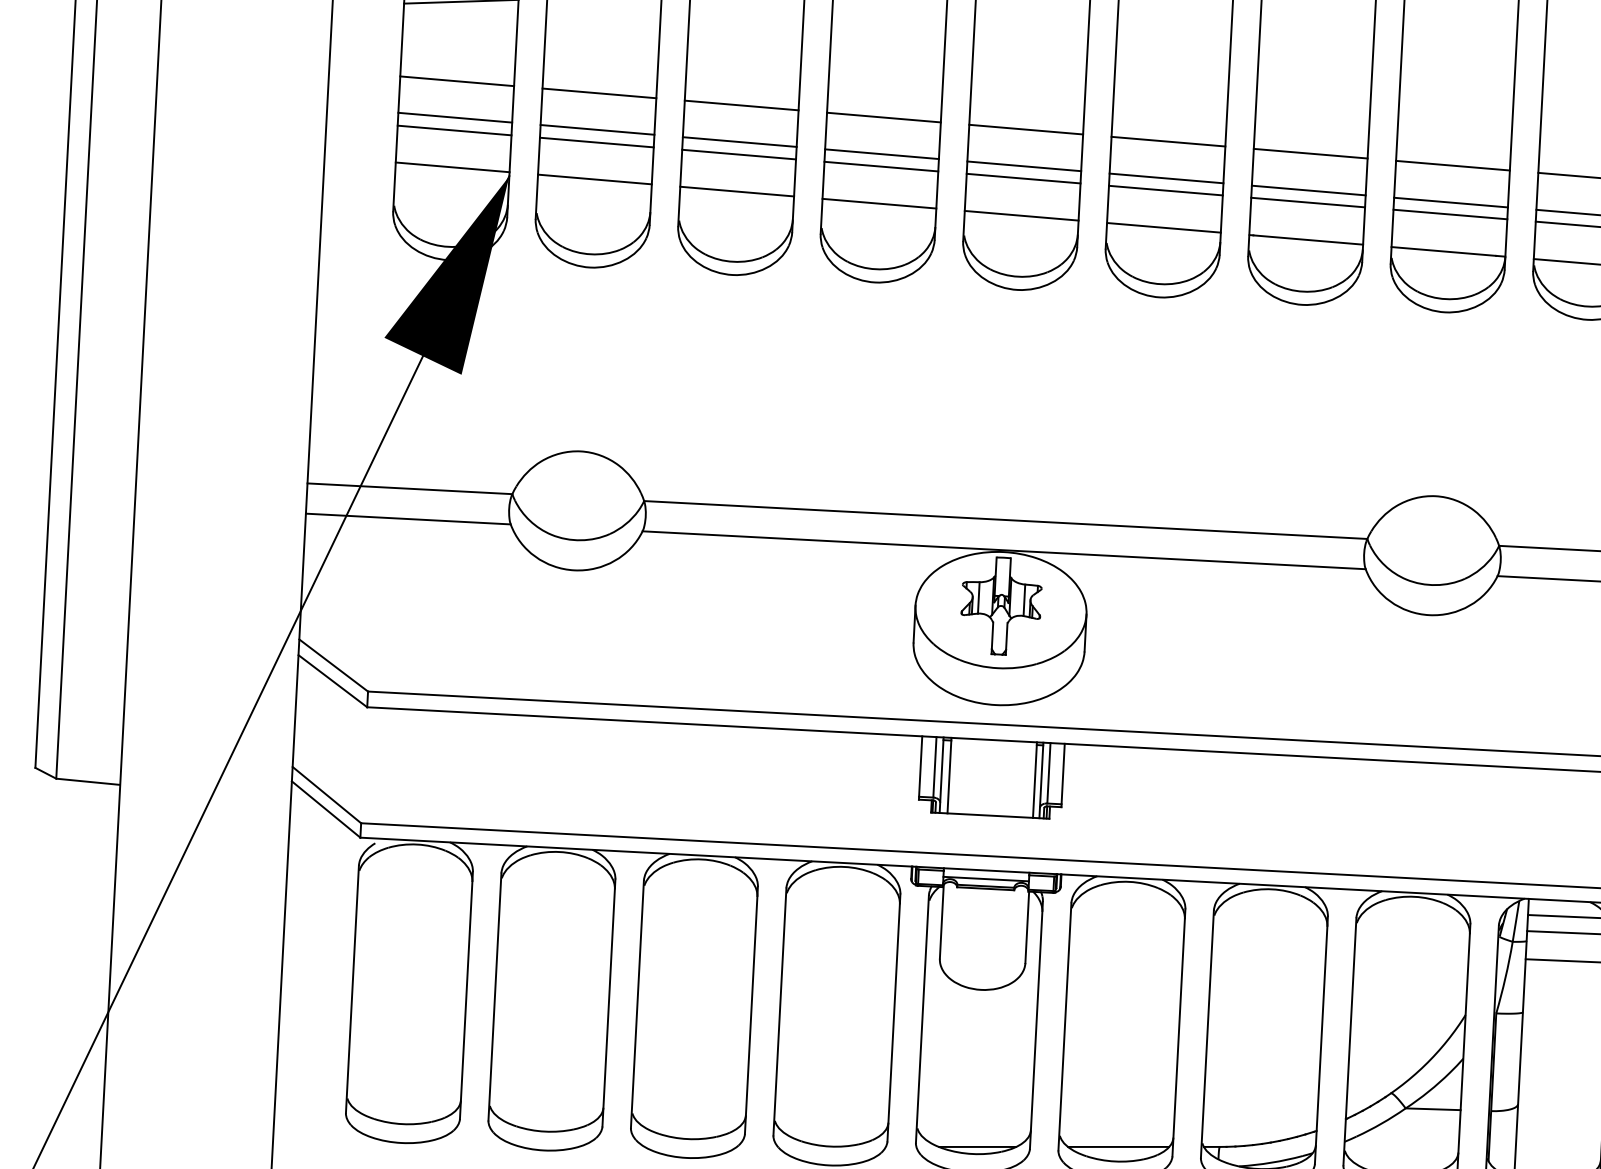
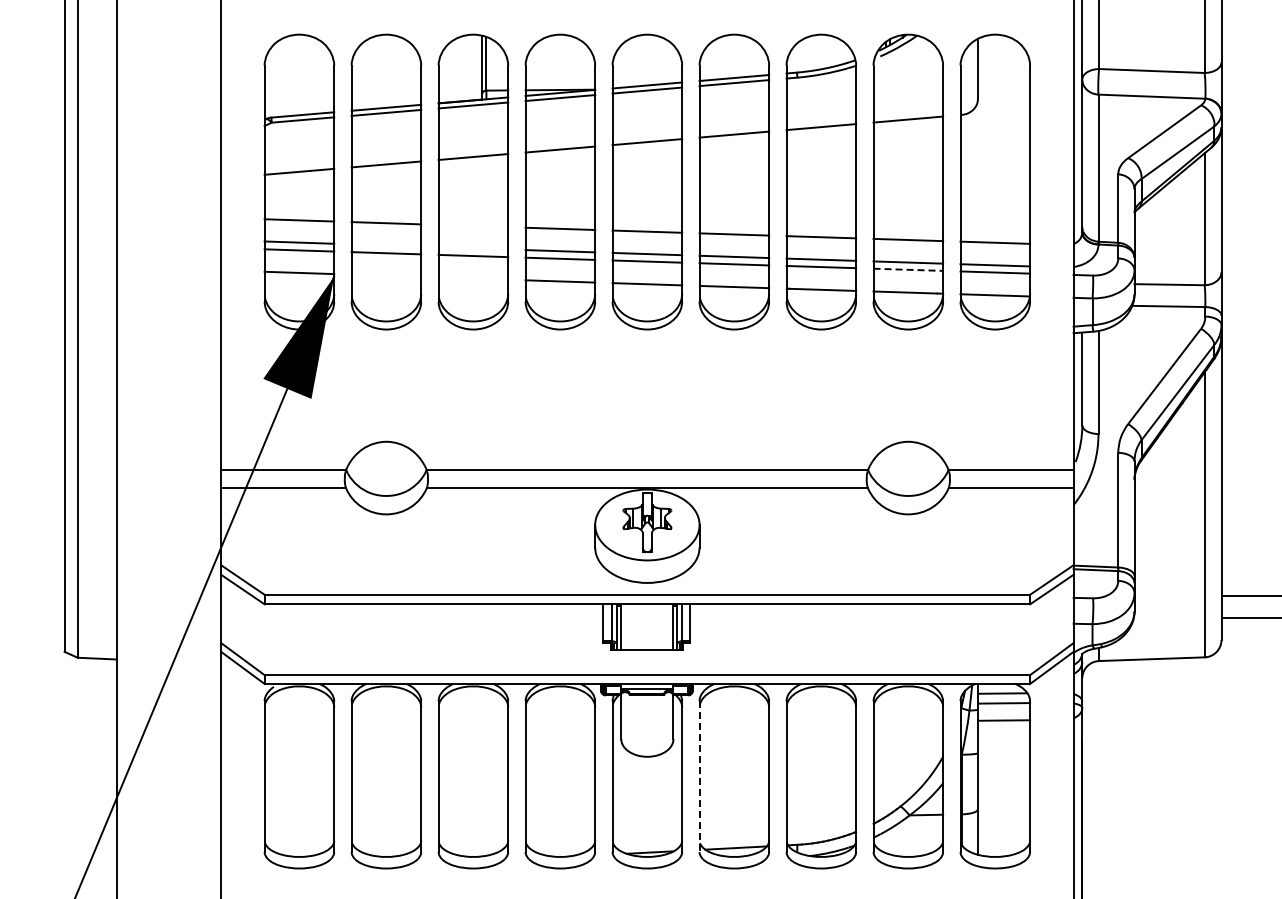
line: (741, 104) -> (473, 225), removed
line: (597, 129) -> (386, 245), removed
line: (739, 142) -> (473, 248), removed
line: (595, 179) -> (386, 275), removed
line: (737, 191) -> (473, 278), removed
line: (1450, 214) -> (908, 269), solid -> dashed
line: (1064, 1028) -> (699, 777), solid -> dashed

